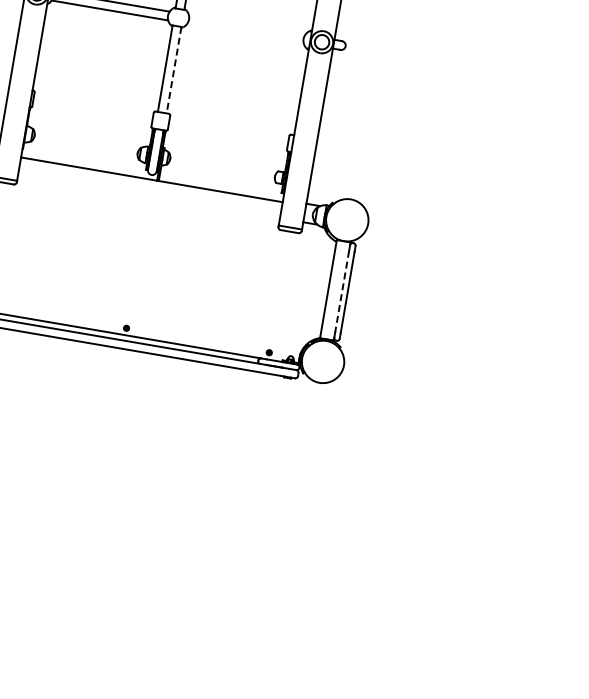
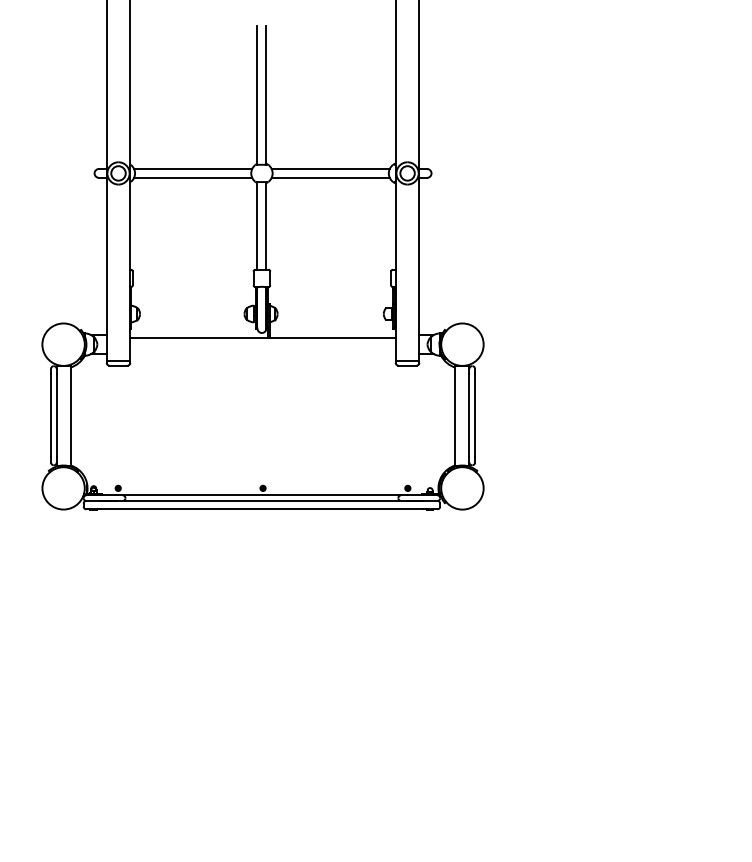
line: (246, 24) -> (330, 168), added
line: (245, 33) -> (330, 177), added
line: (174, 69) -> (266, 225), dashed -> solid
line: (342, 292) -> (469, 416), dashed -> solid

